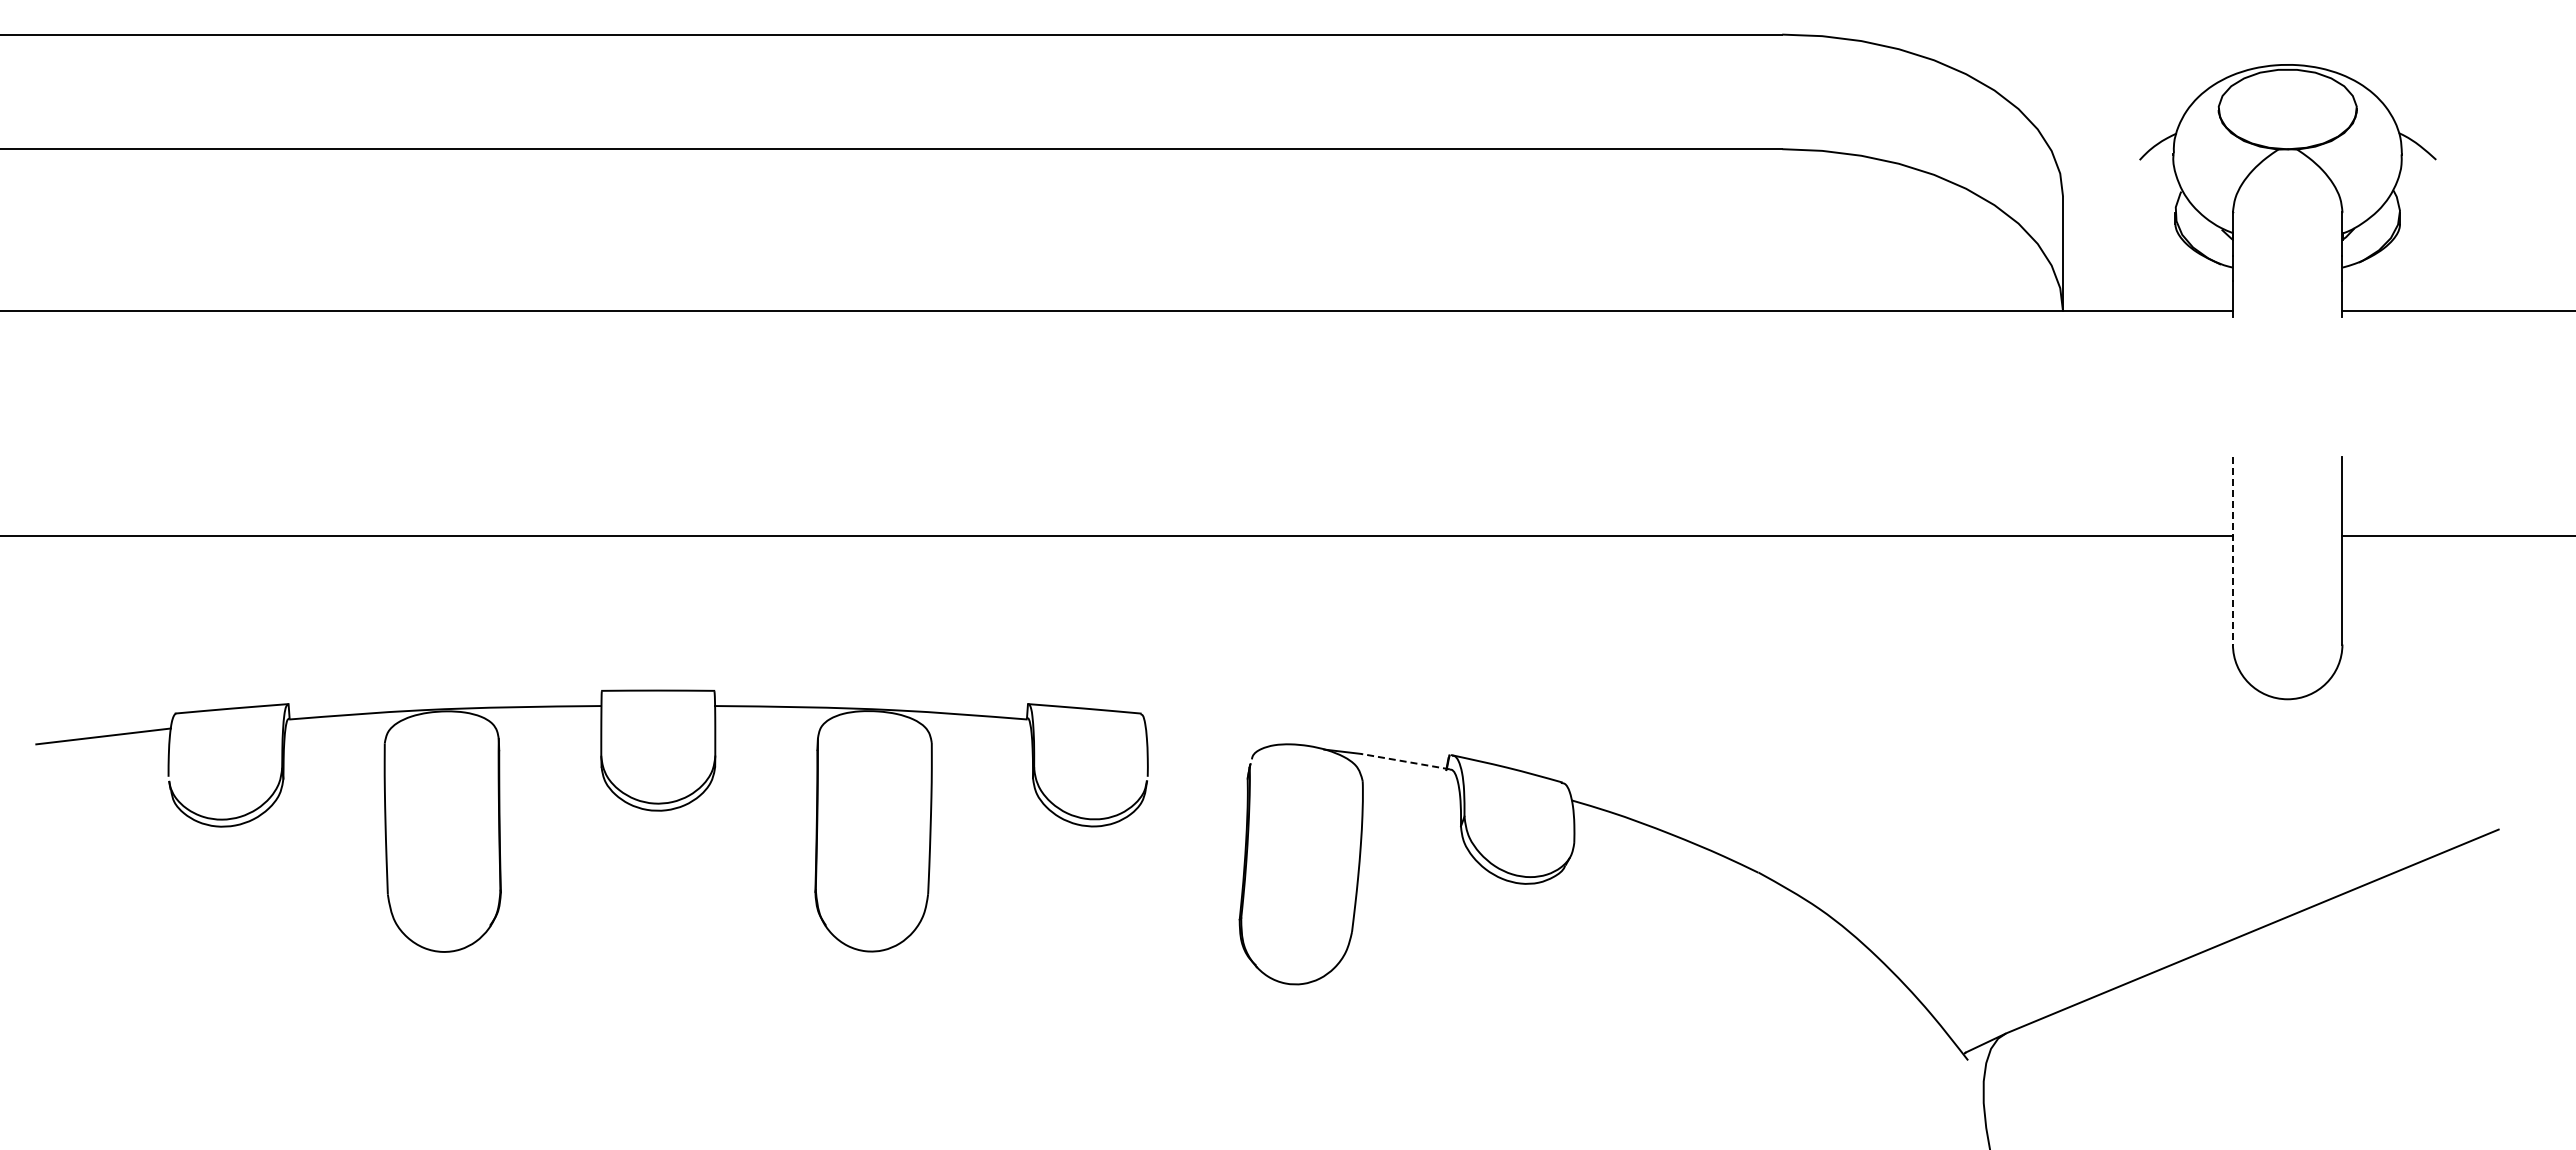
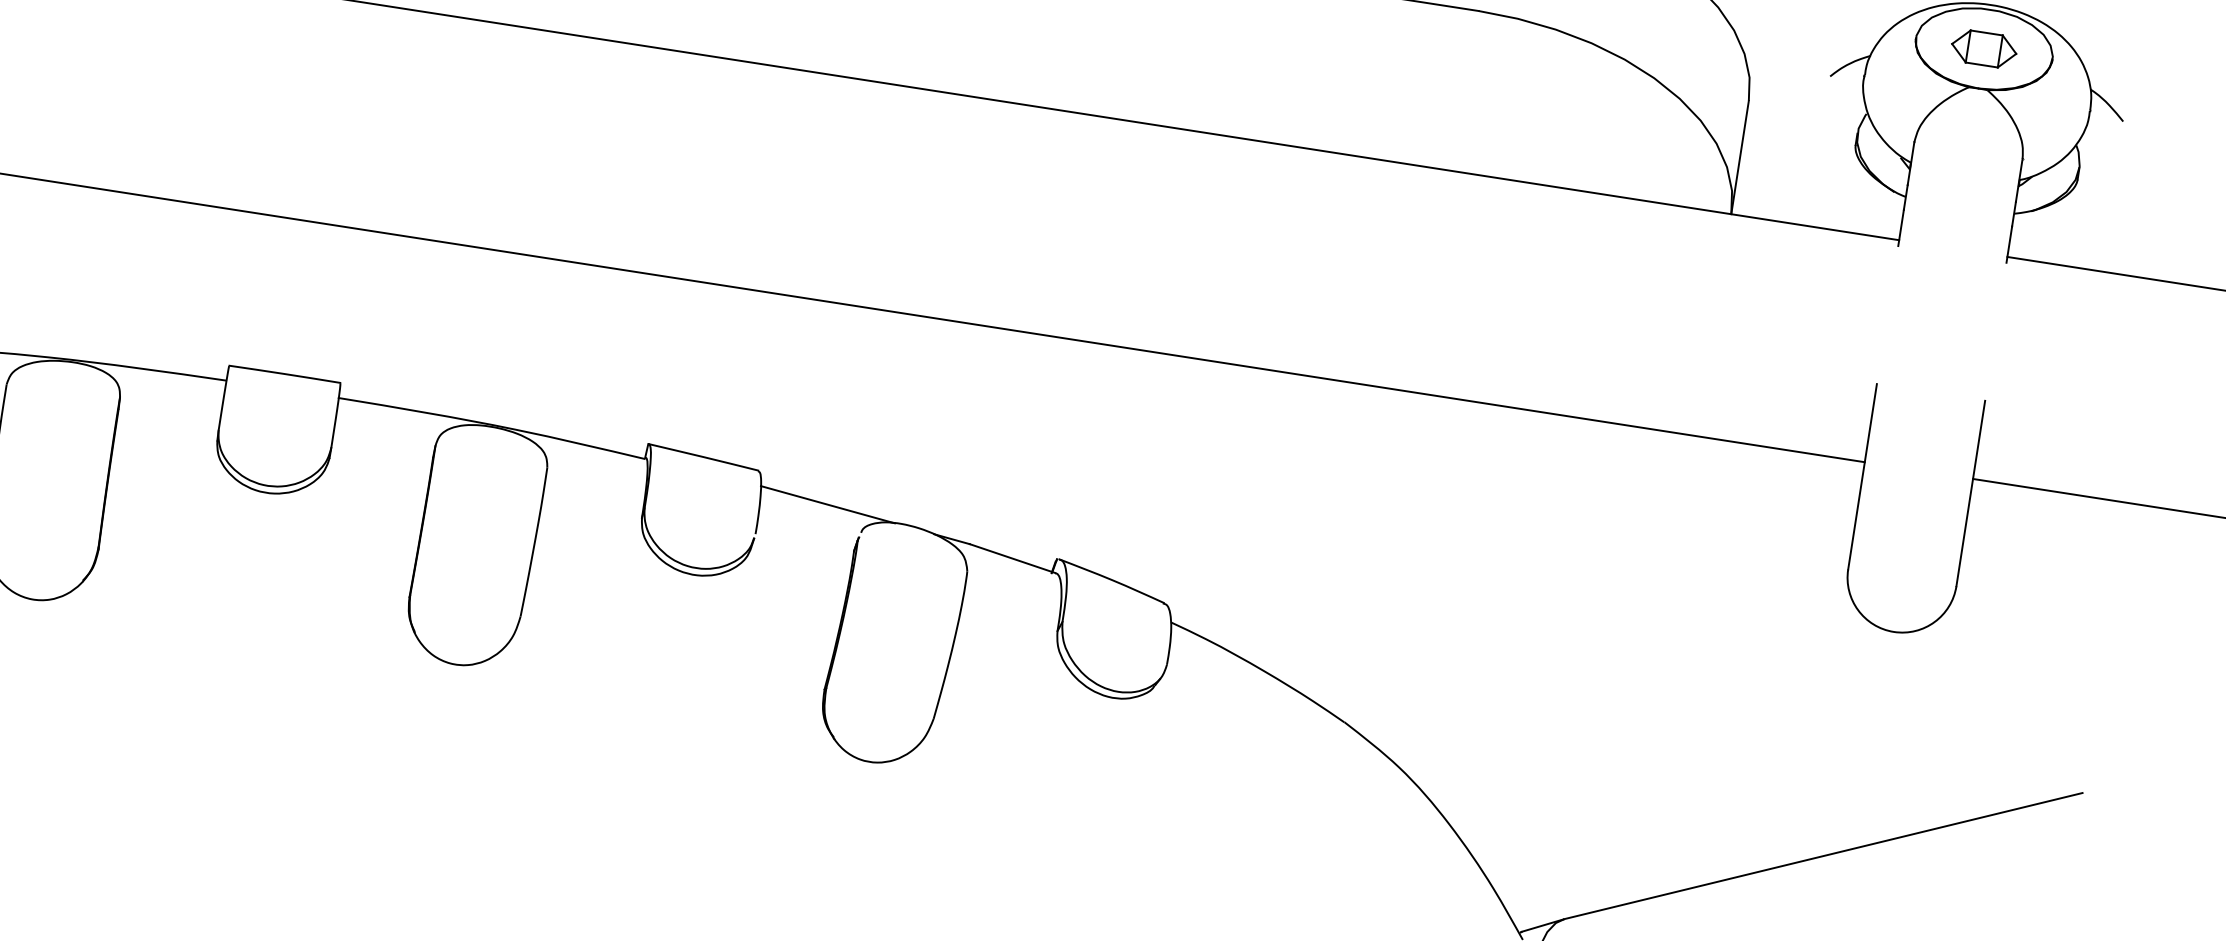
part: (2287, 109) -> (1983, 49), added
line: (2232, 550) -> (1862, 476), dashed -> solid
line: (1214, 736) -> (827, 504), added
line: (1404, 761) -> (1011, 558), dashed -> solid

